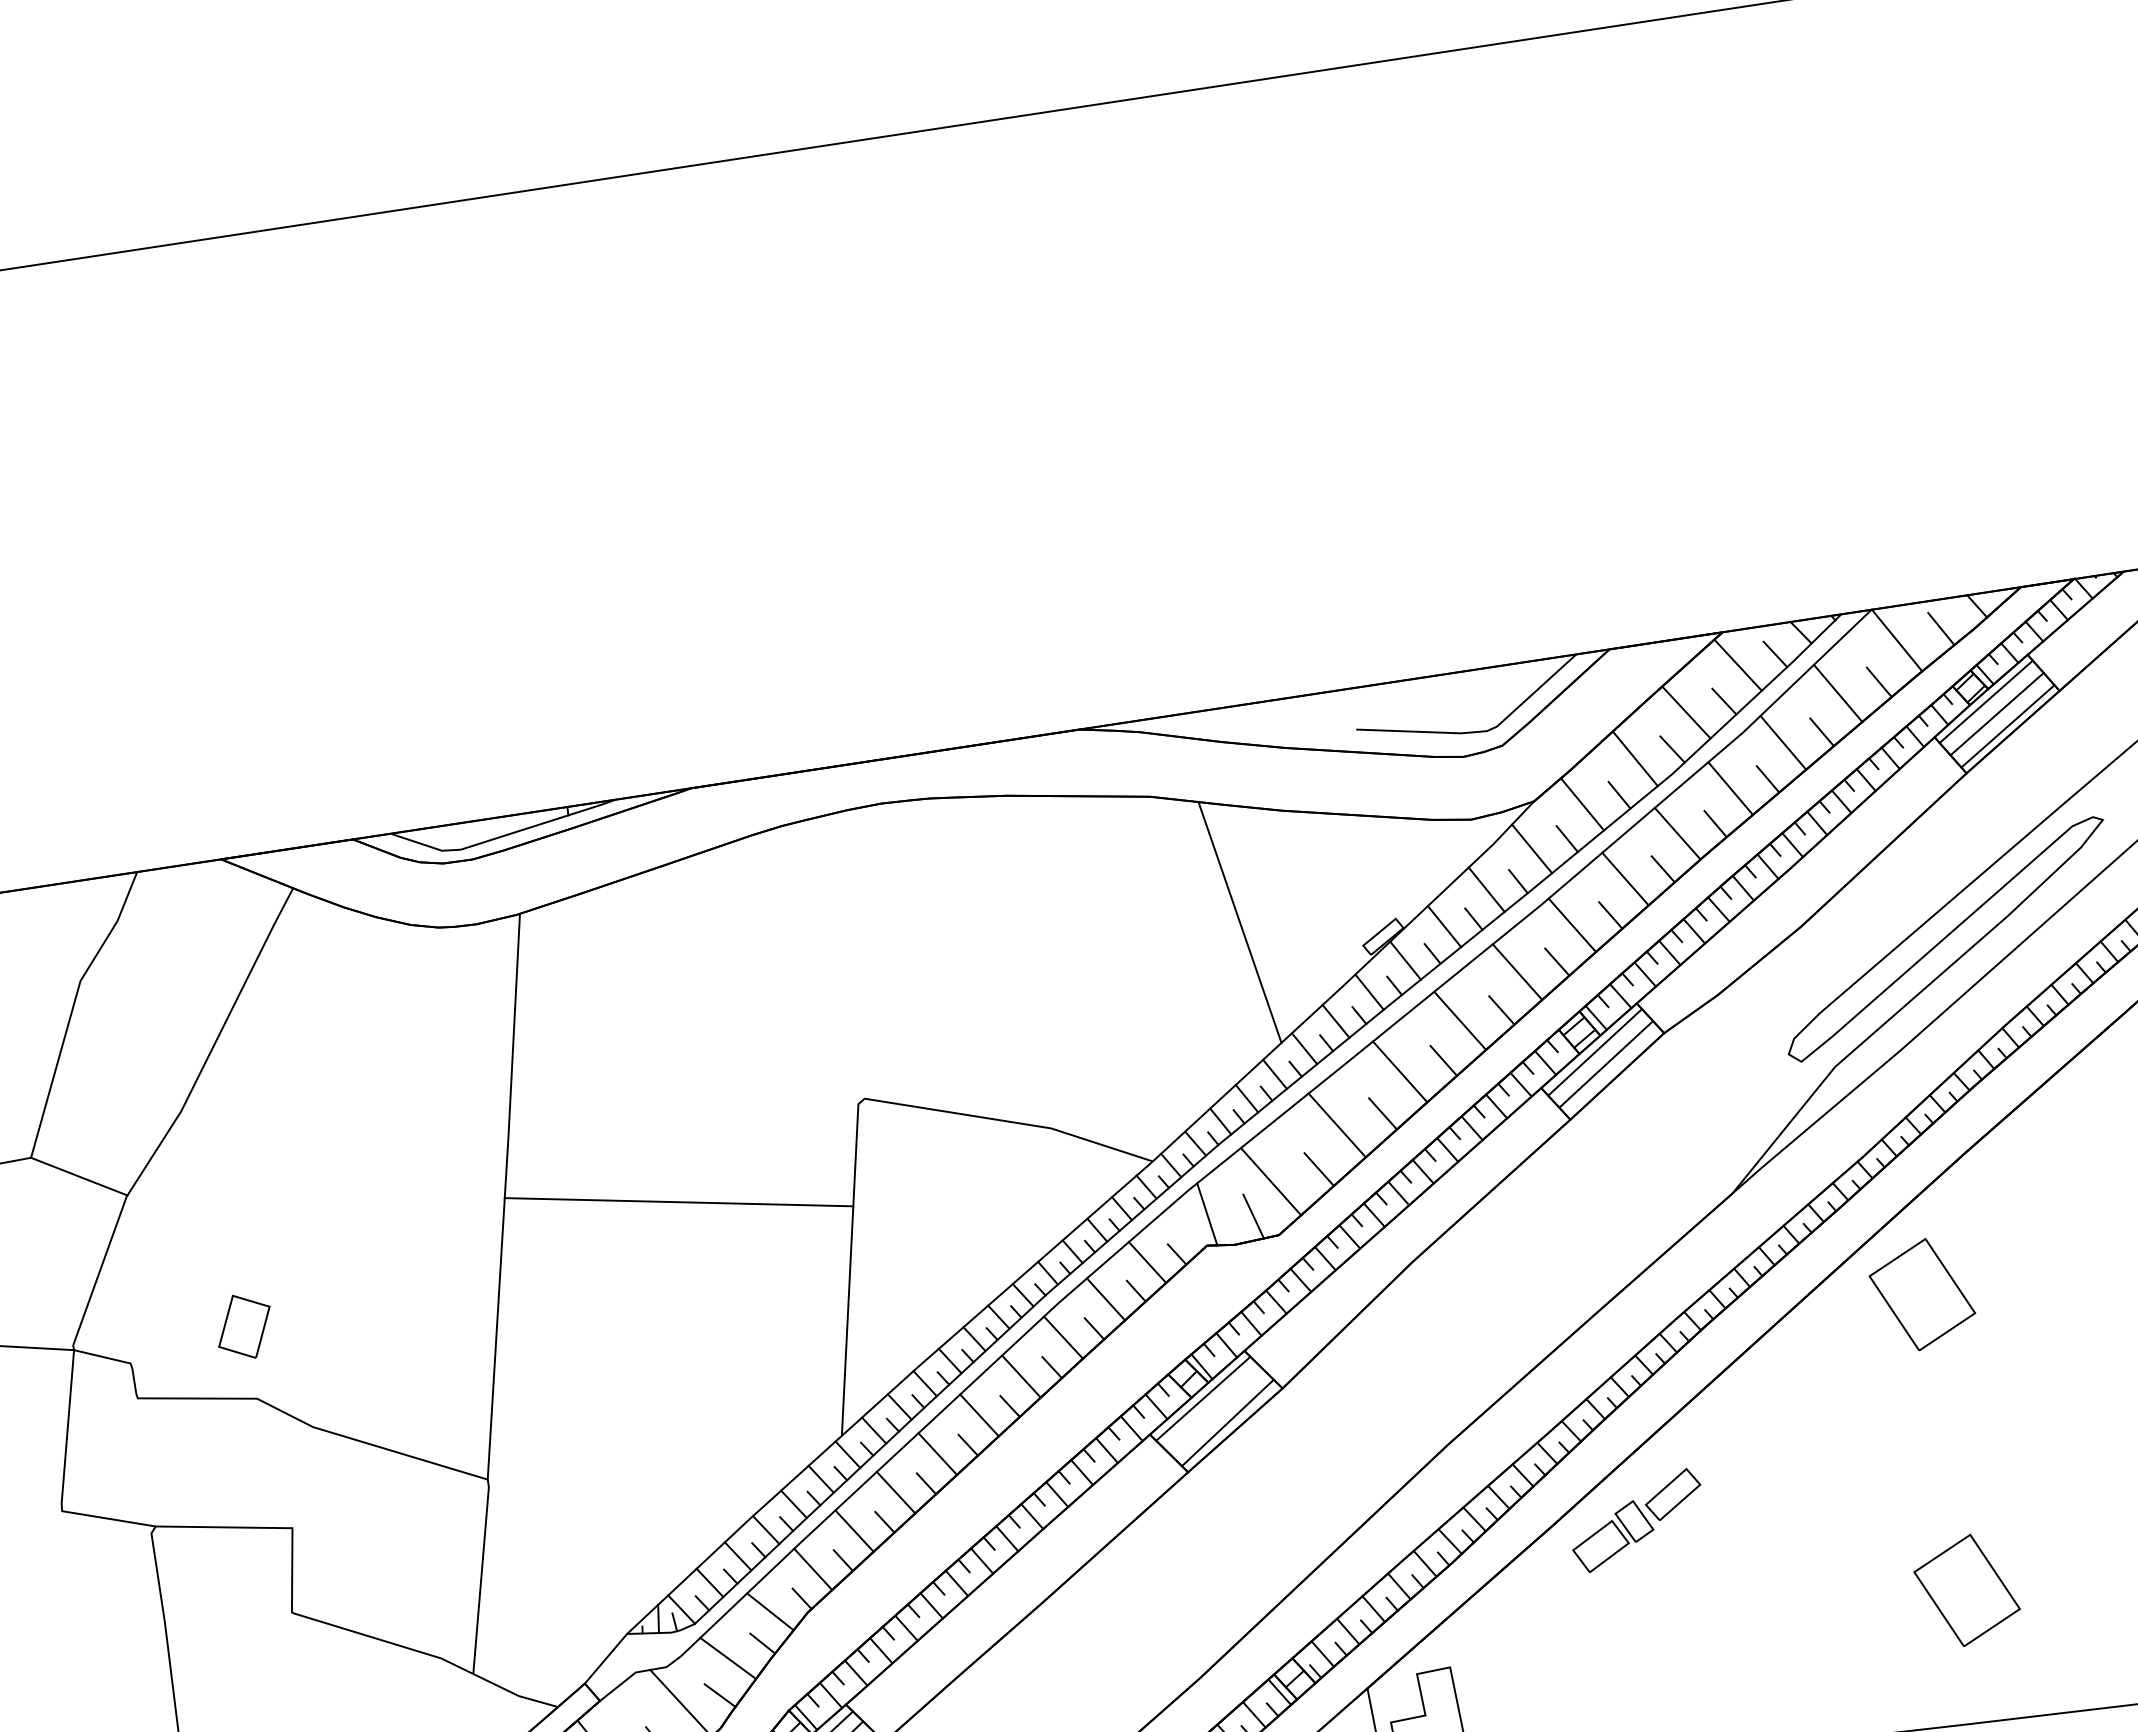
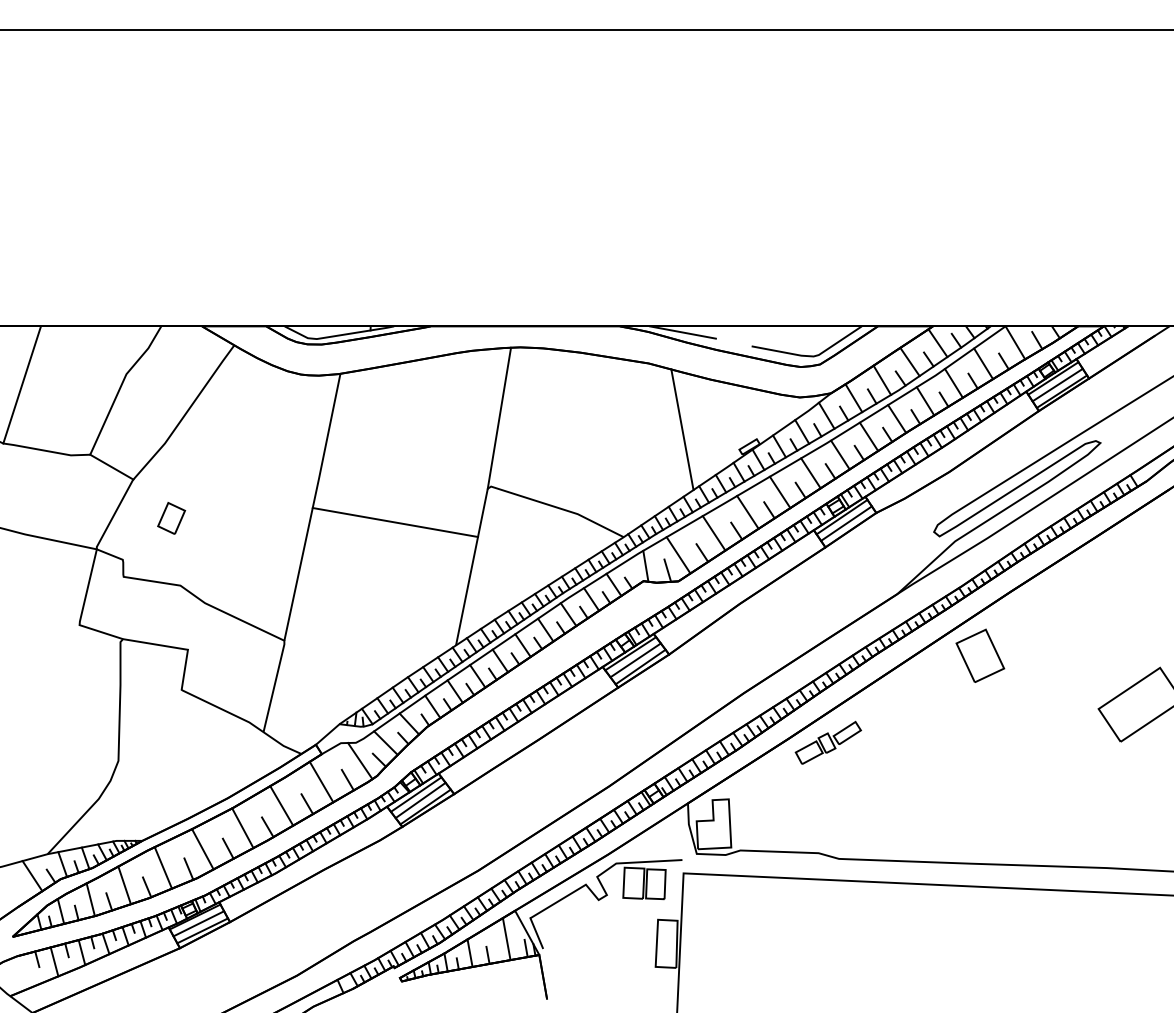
line: (1209, 722) -> (682, 332), added
line: (860, 954) -> (499, 417), added
part: (244, 1326) -> (171, 518), moved
line: (1215, 1411) -> (635, 660), added
part: (1967, 1589) -> (980, 799), removed

